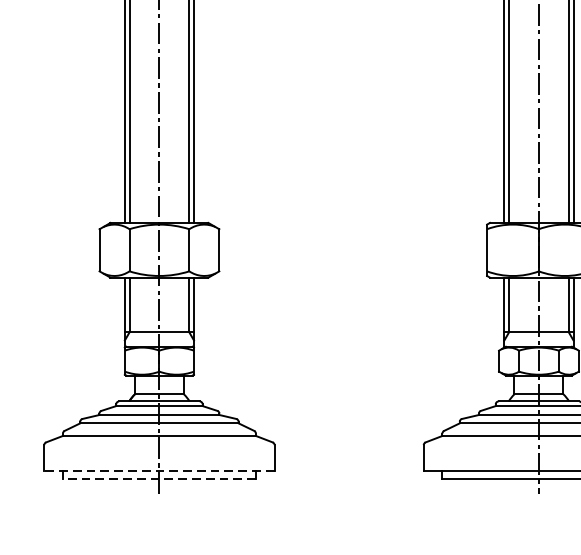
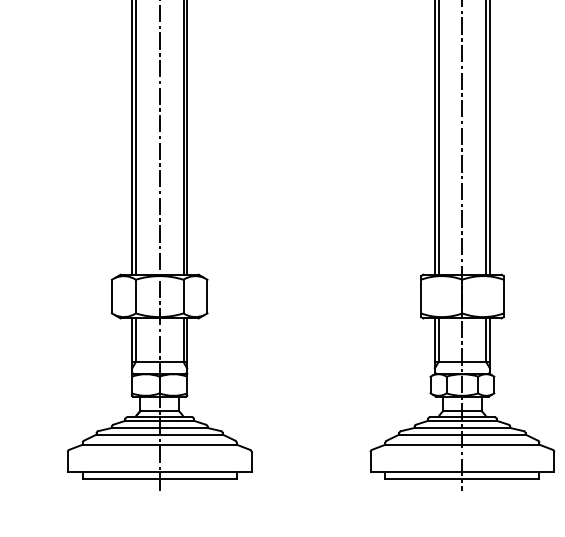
line: (159, 470) -> (159, 472), dashed -> solid
line: (159, 479) -> (159, 479), dashed -> solid

